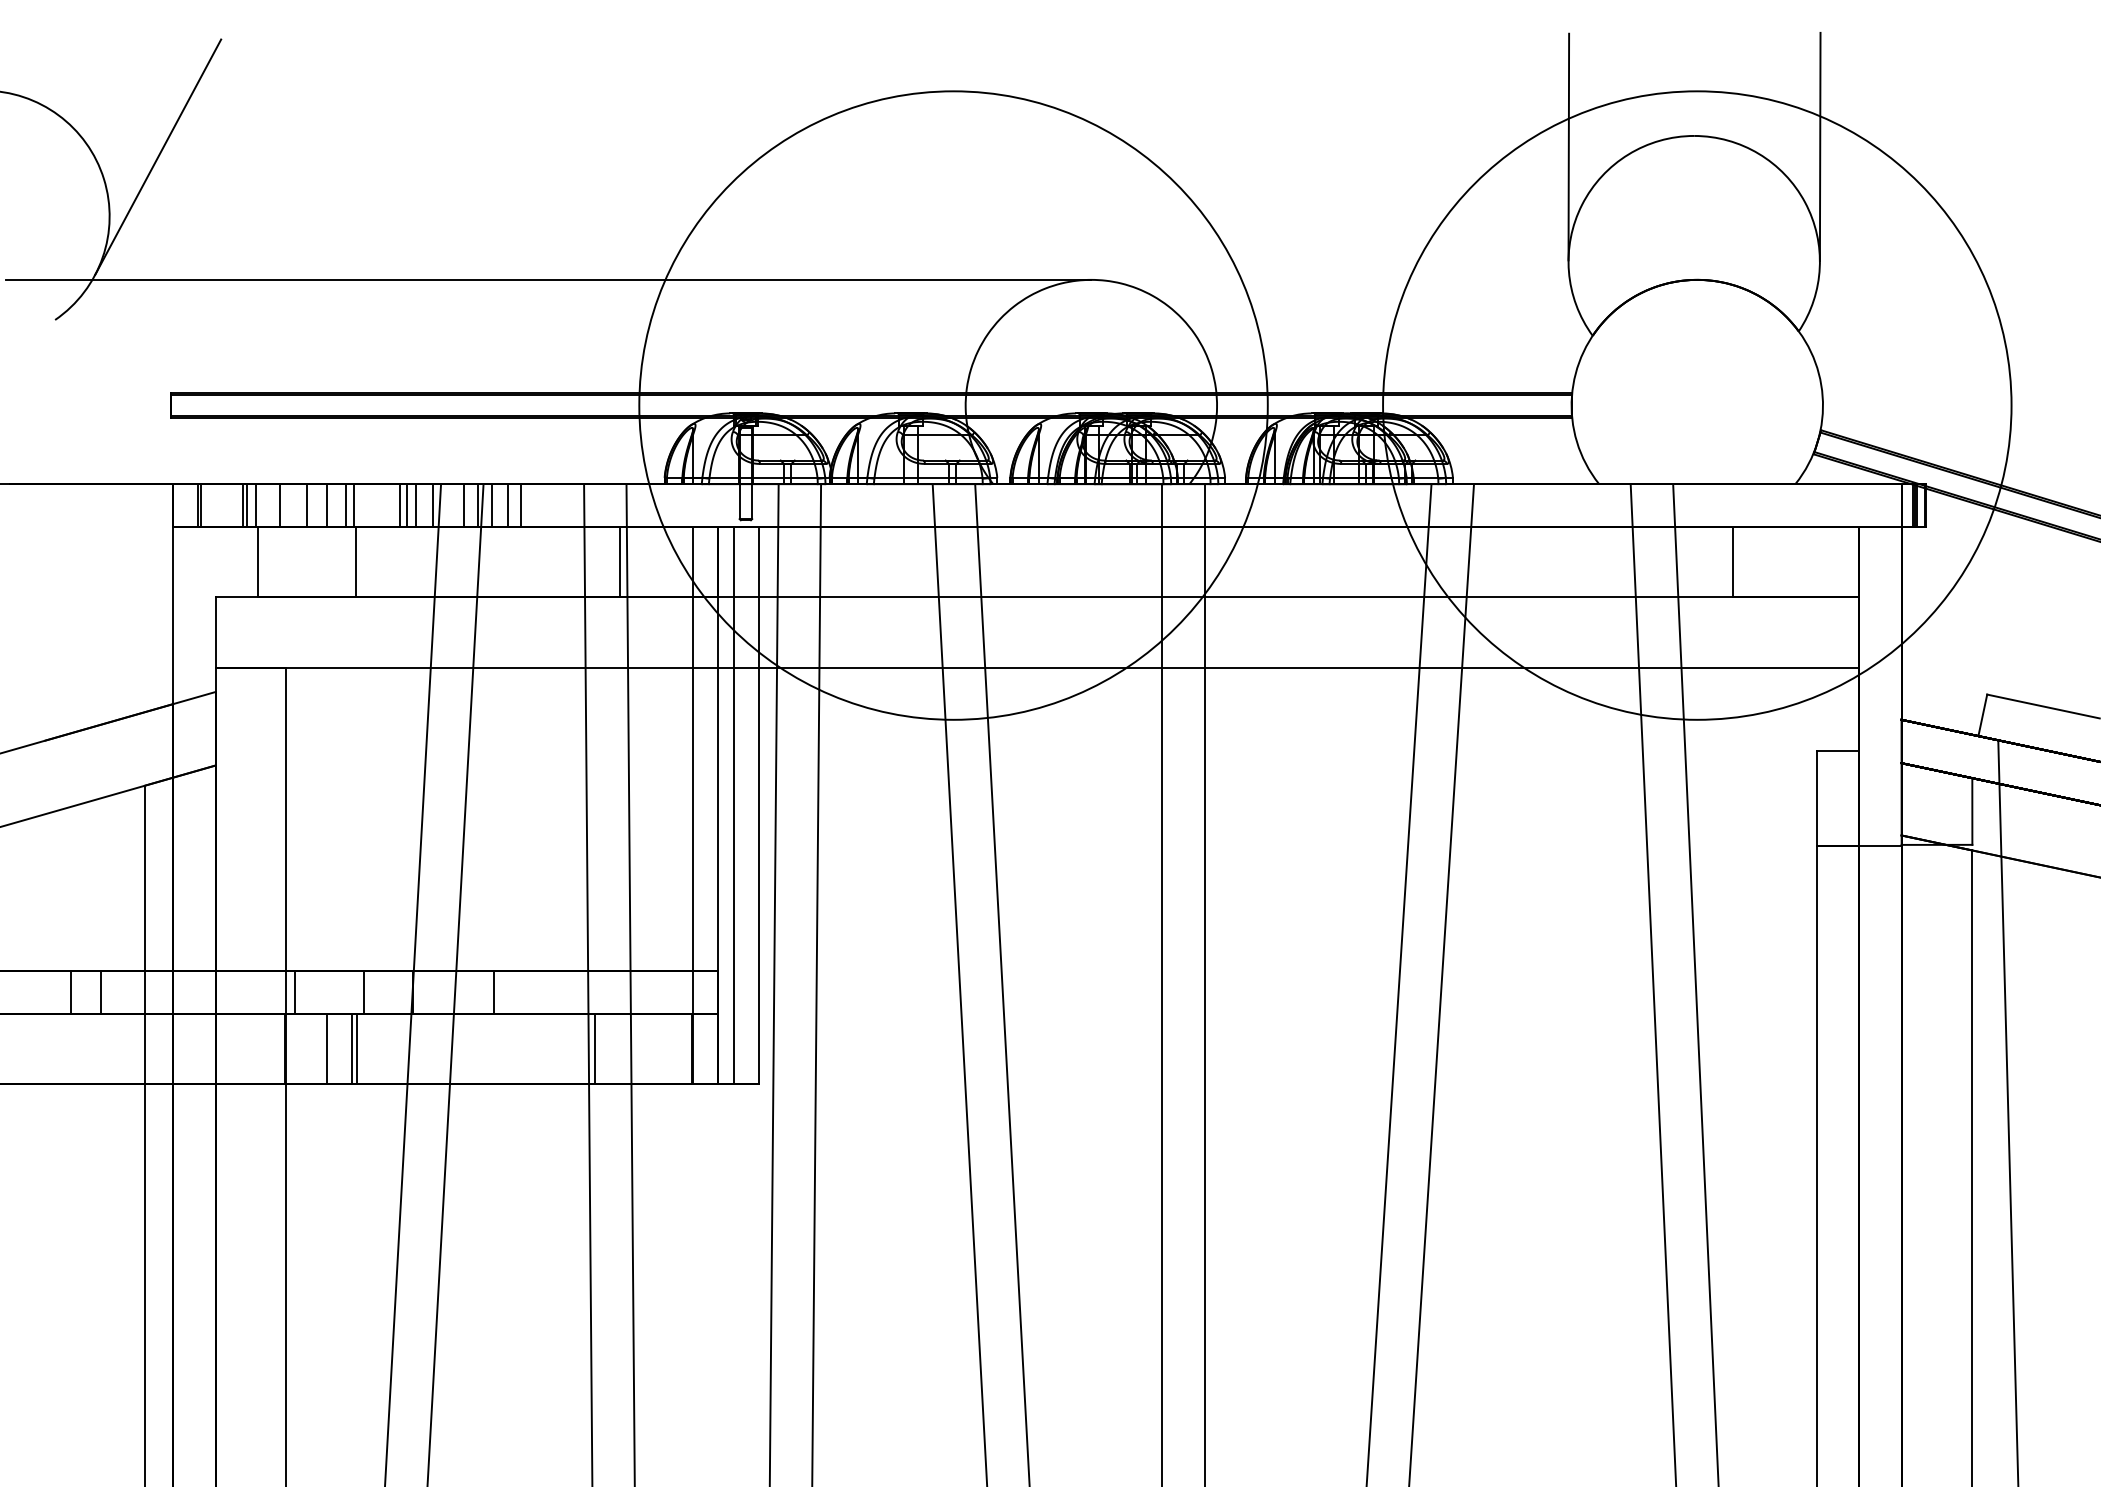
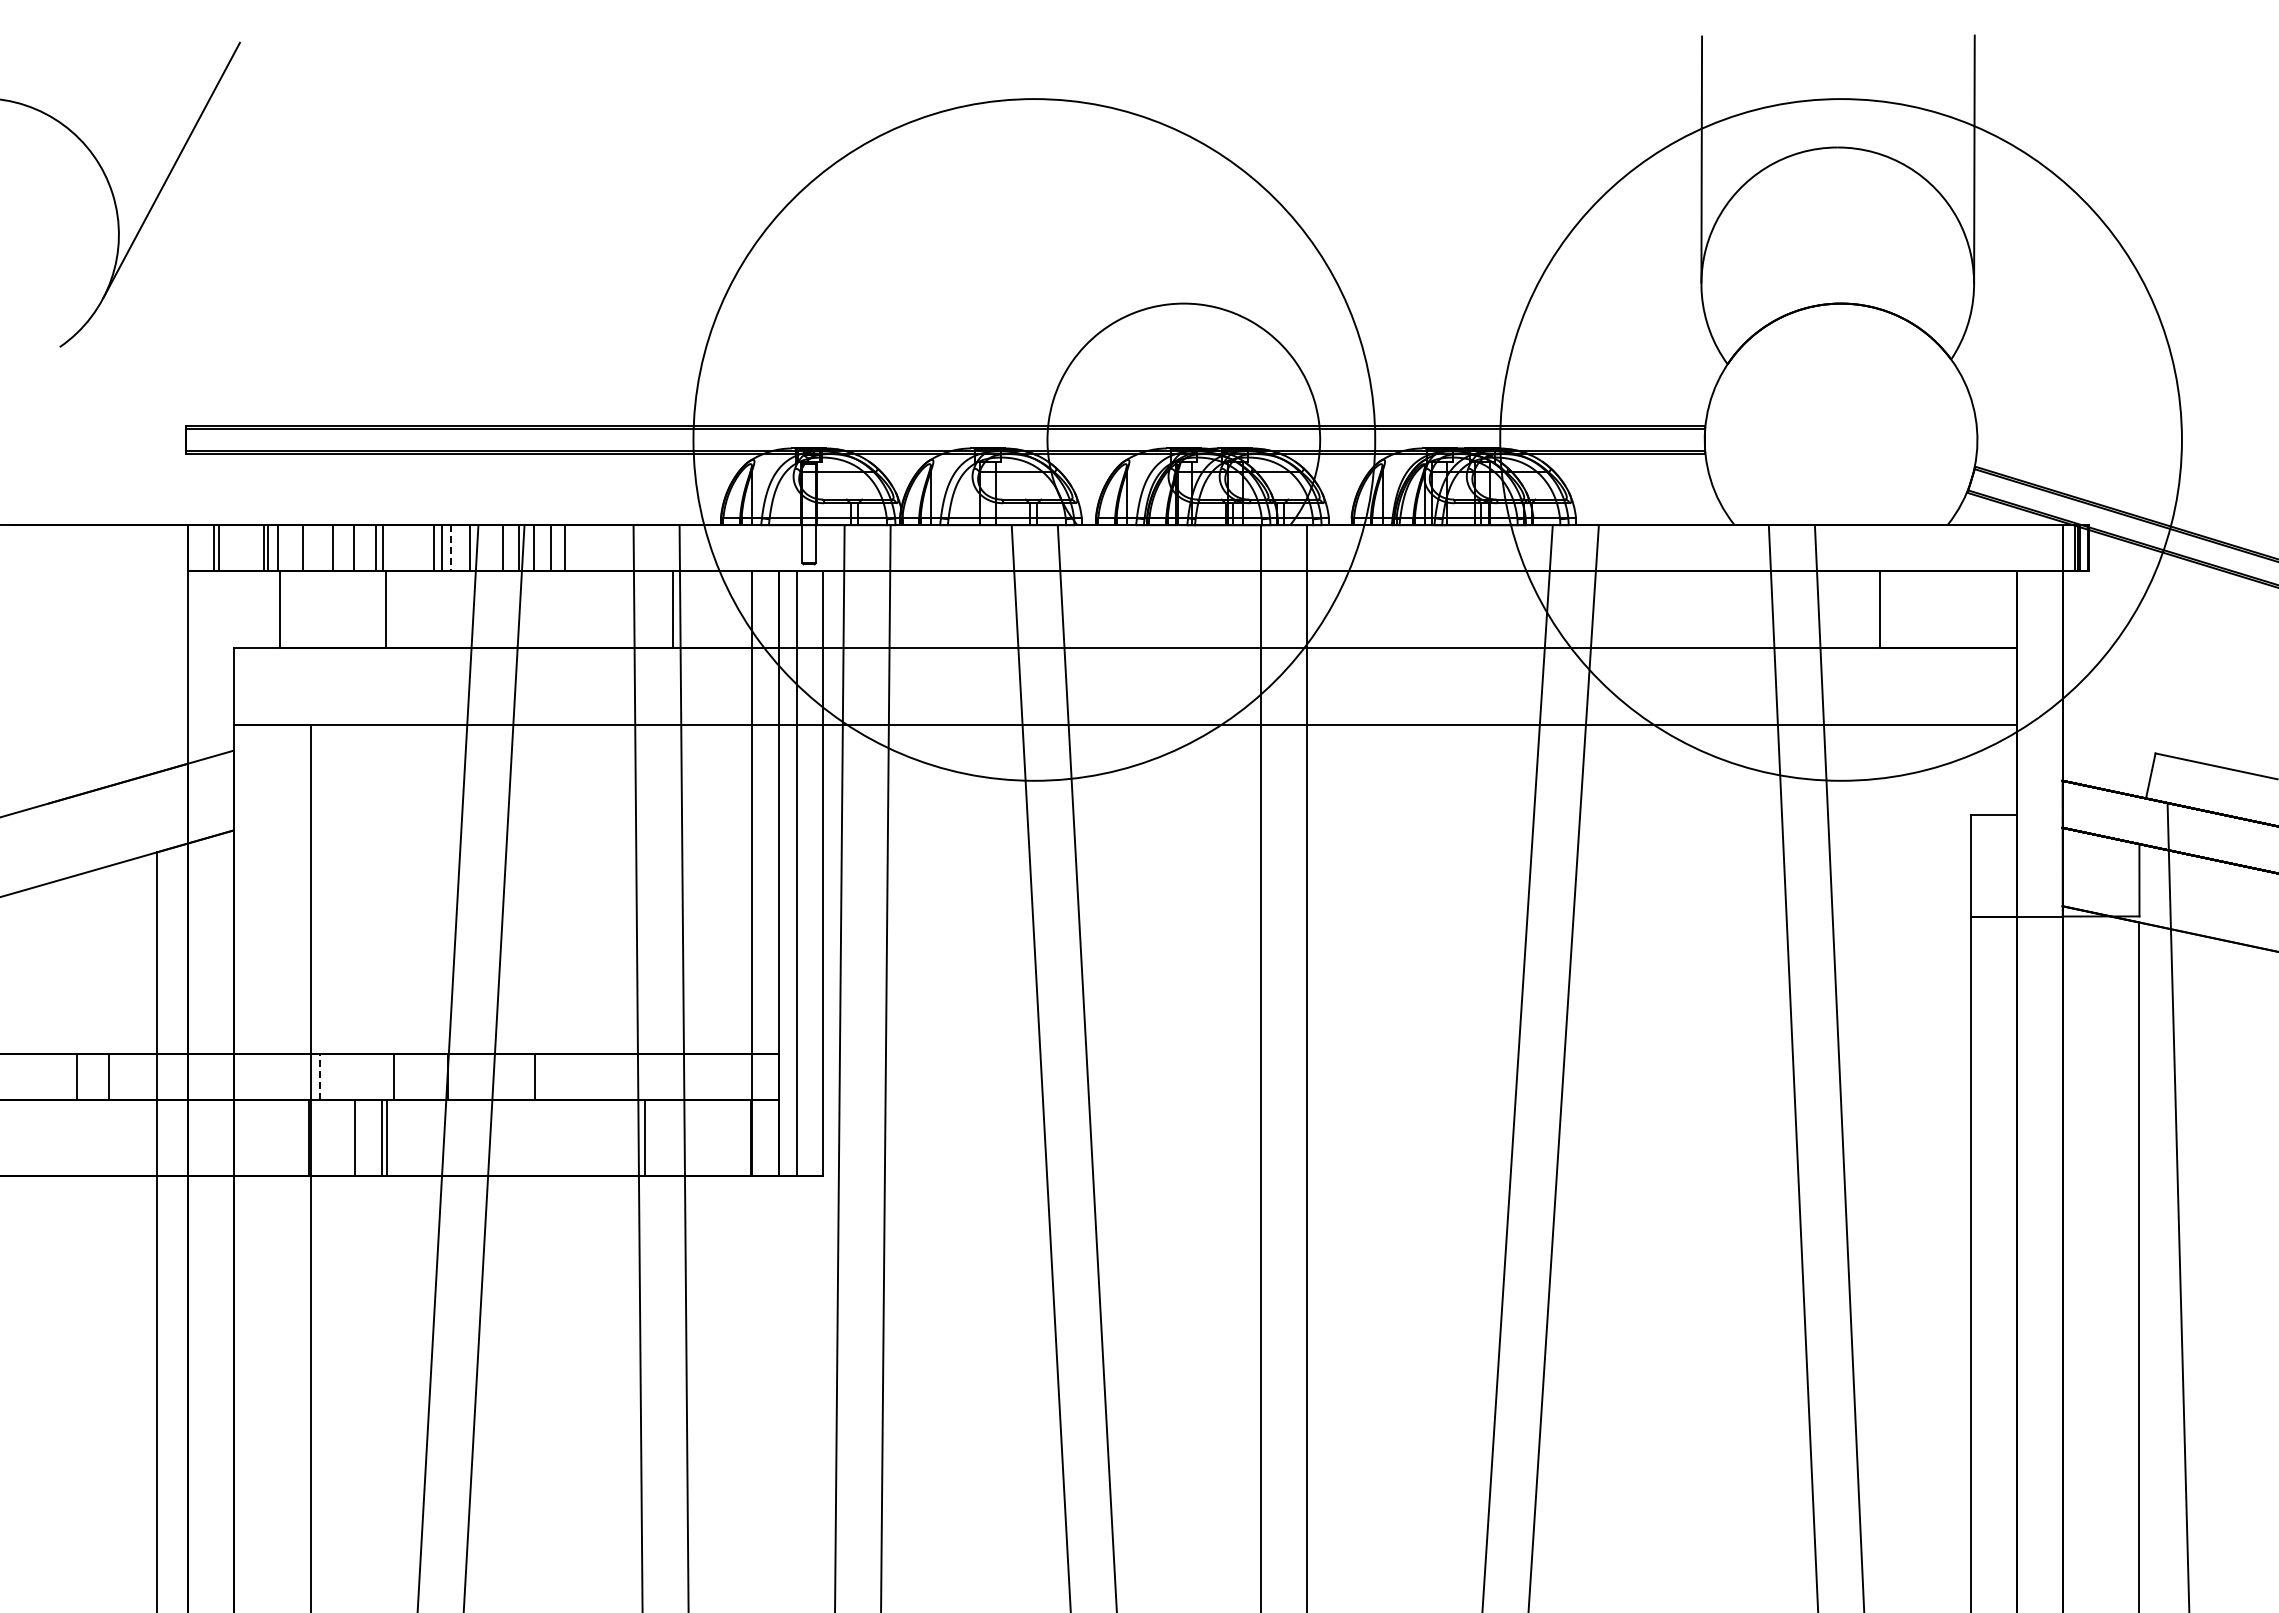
line: (548, 279) -> (594, 303), removed
line: (416, 505) -> (451, 548), solid -> dashed
line: (295, 992) -> (320, 1076), solid -> dashed

